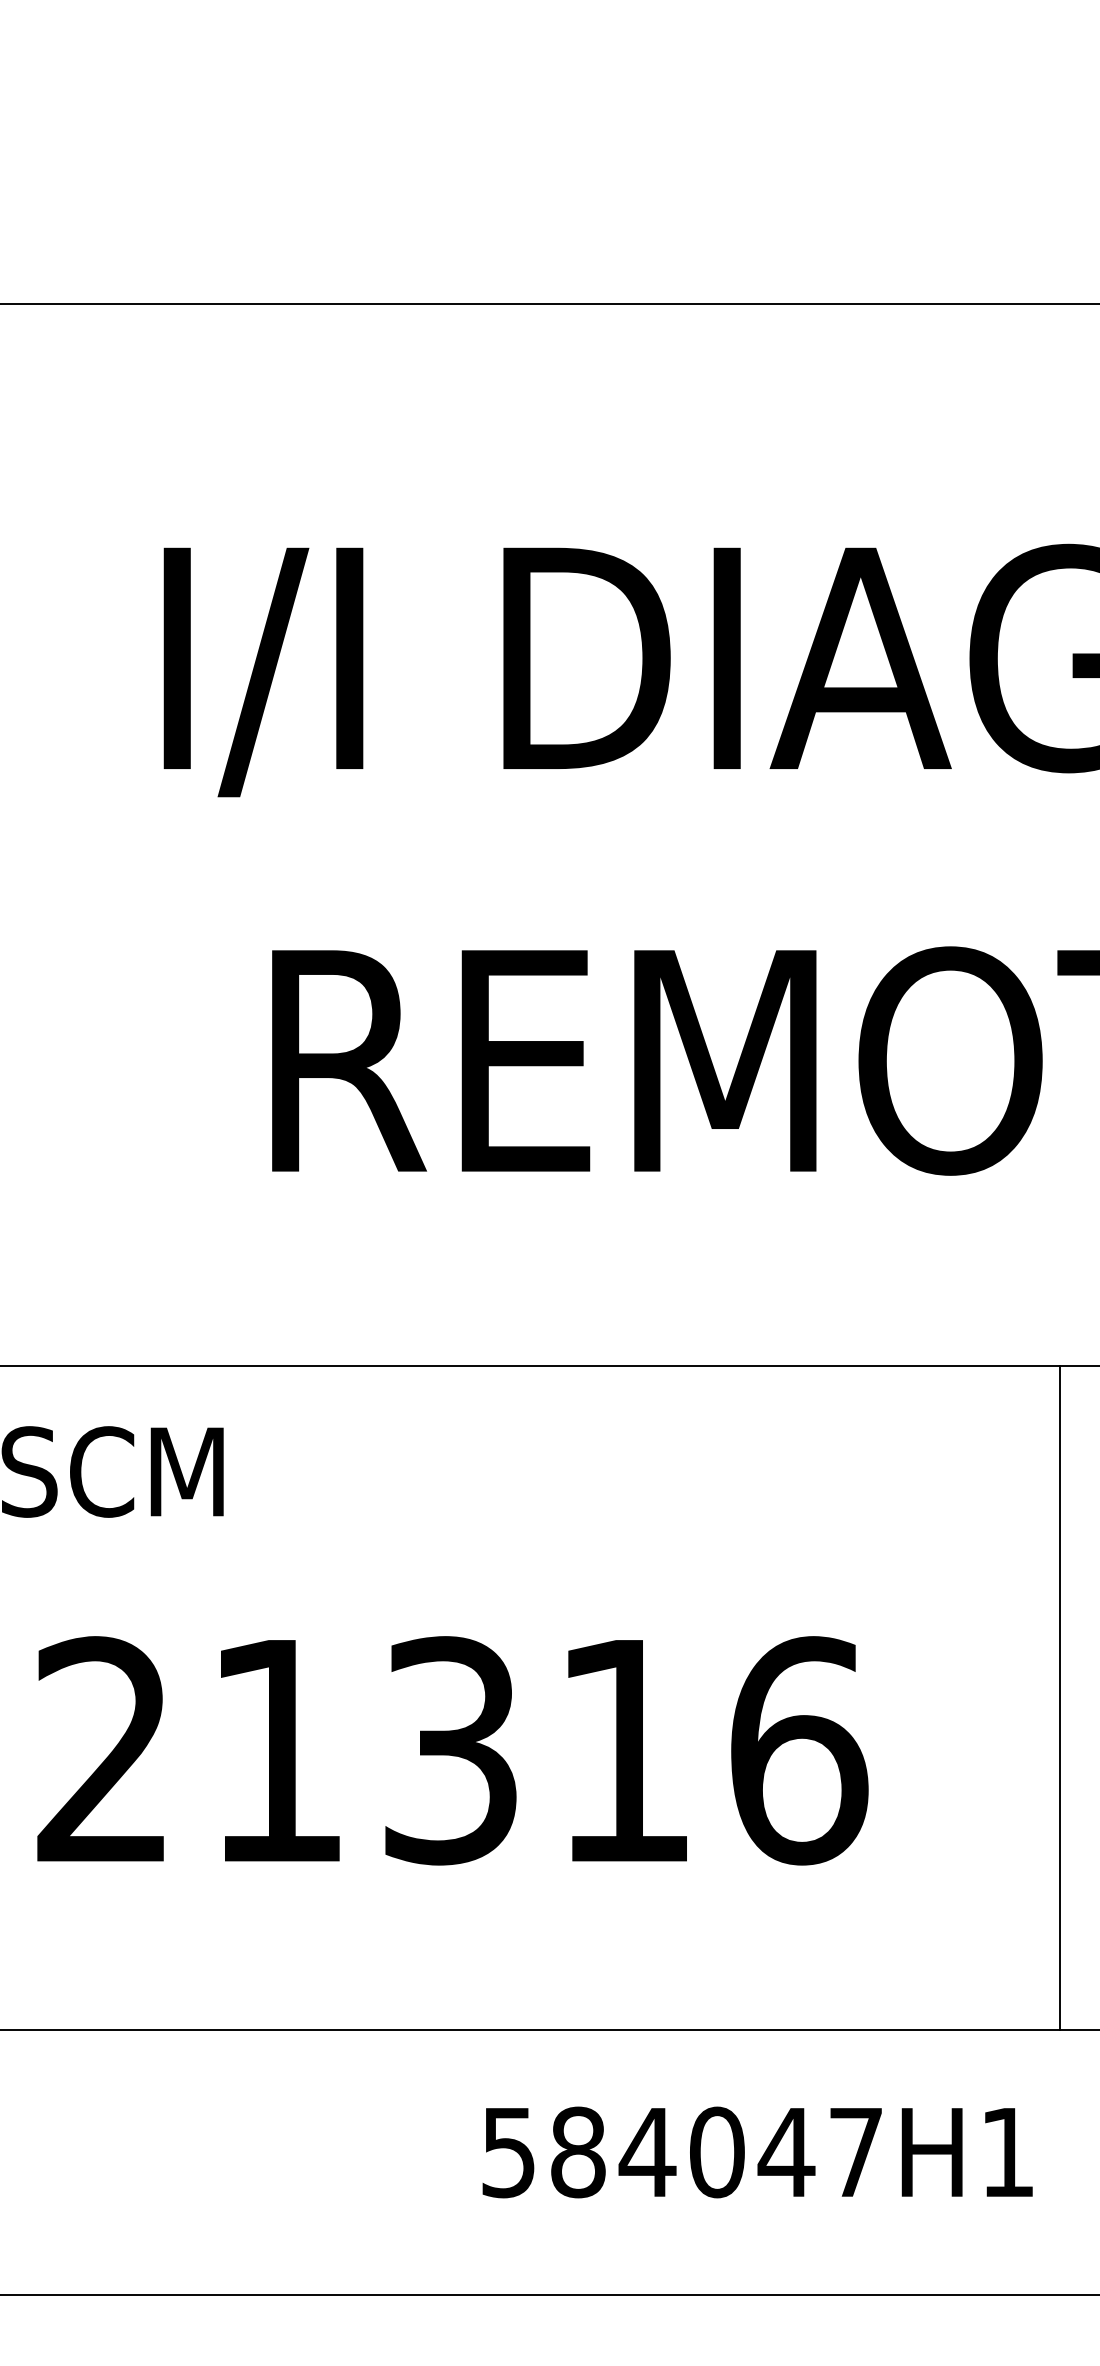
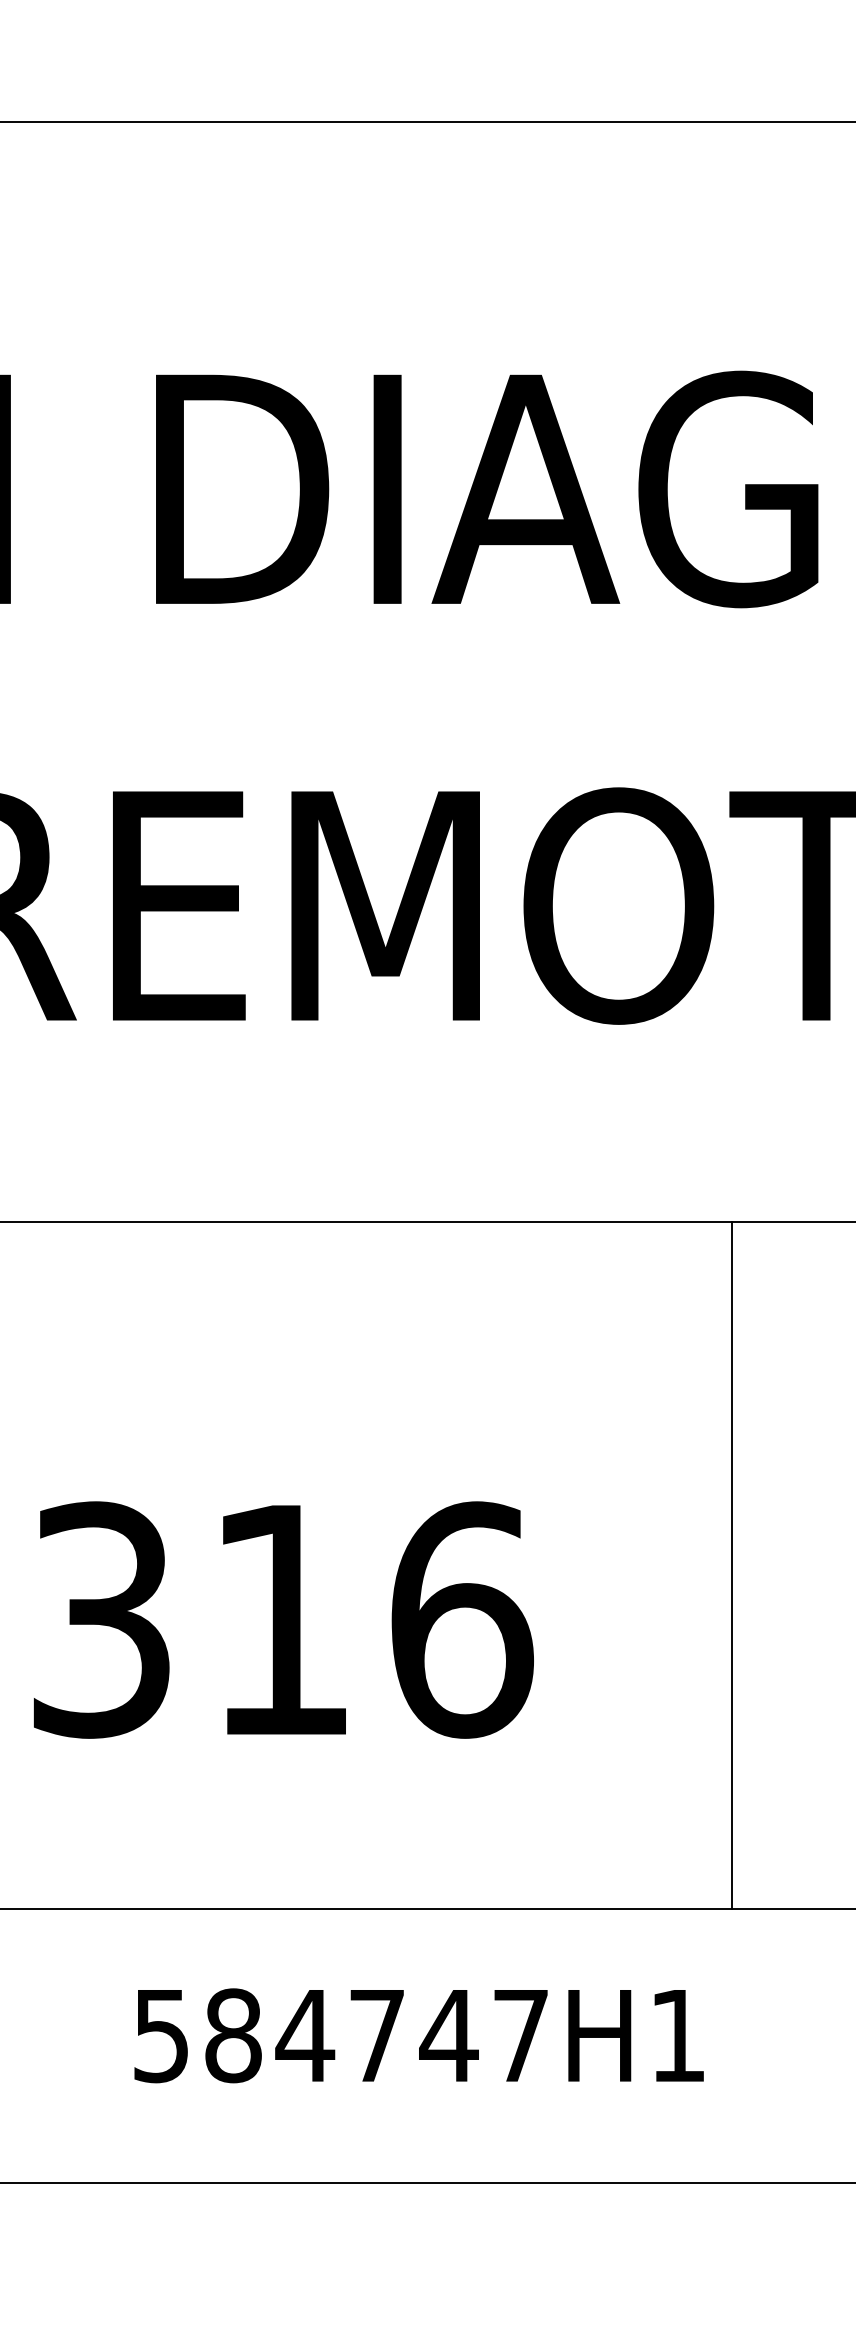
text: (717, 2152) -> (377, 2035), 584047H1 -> 584747H1

